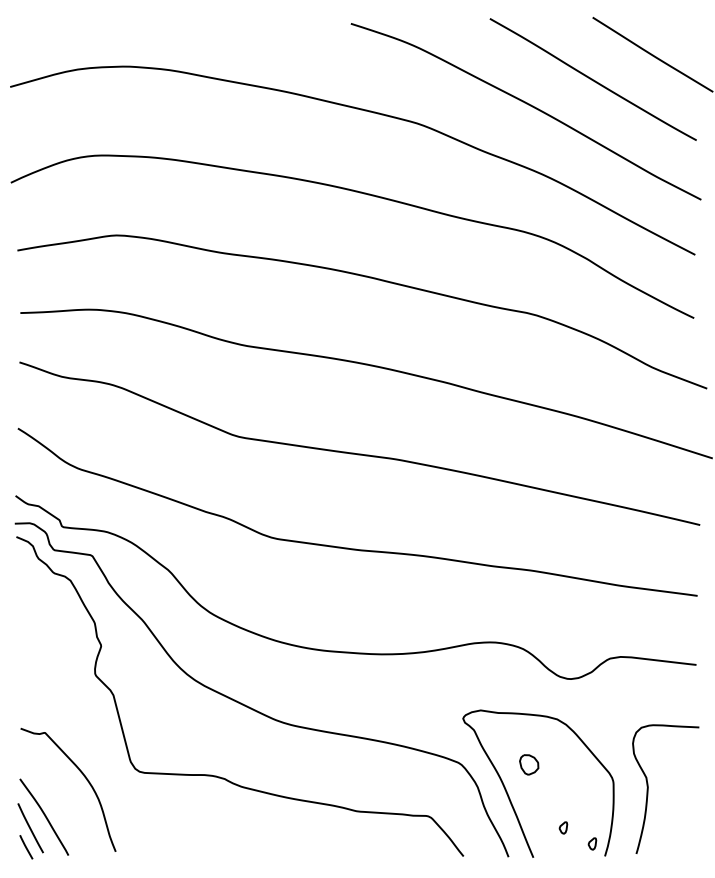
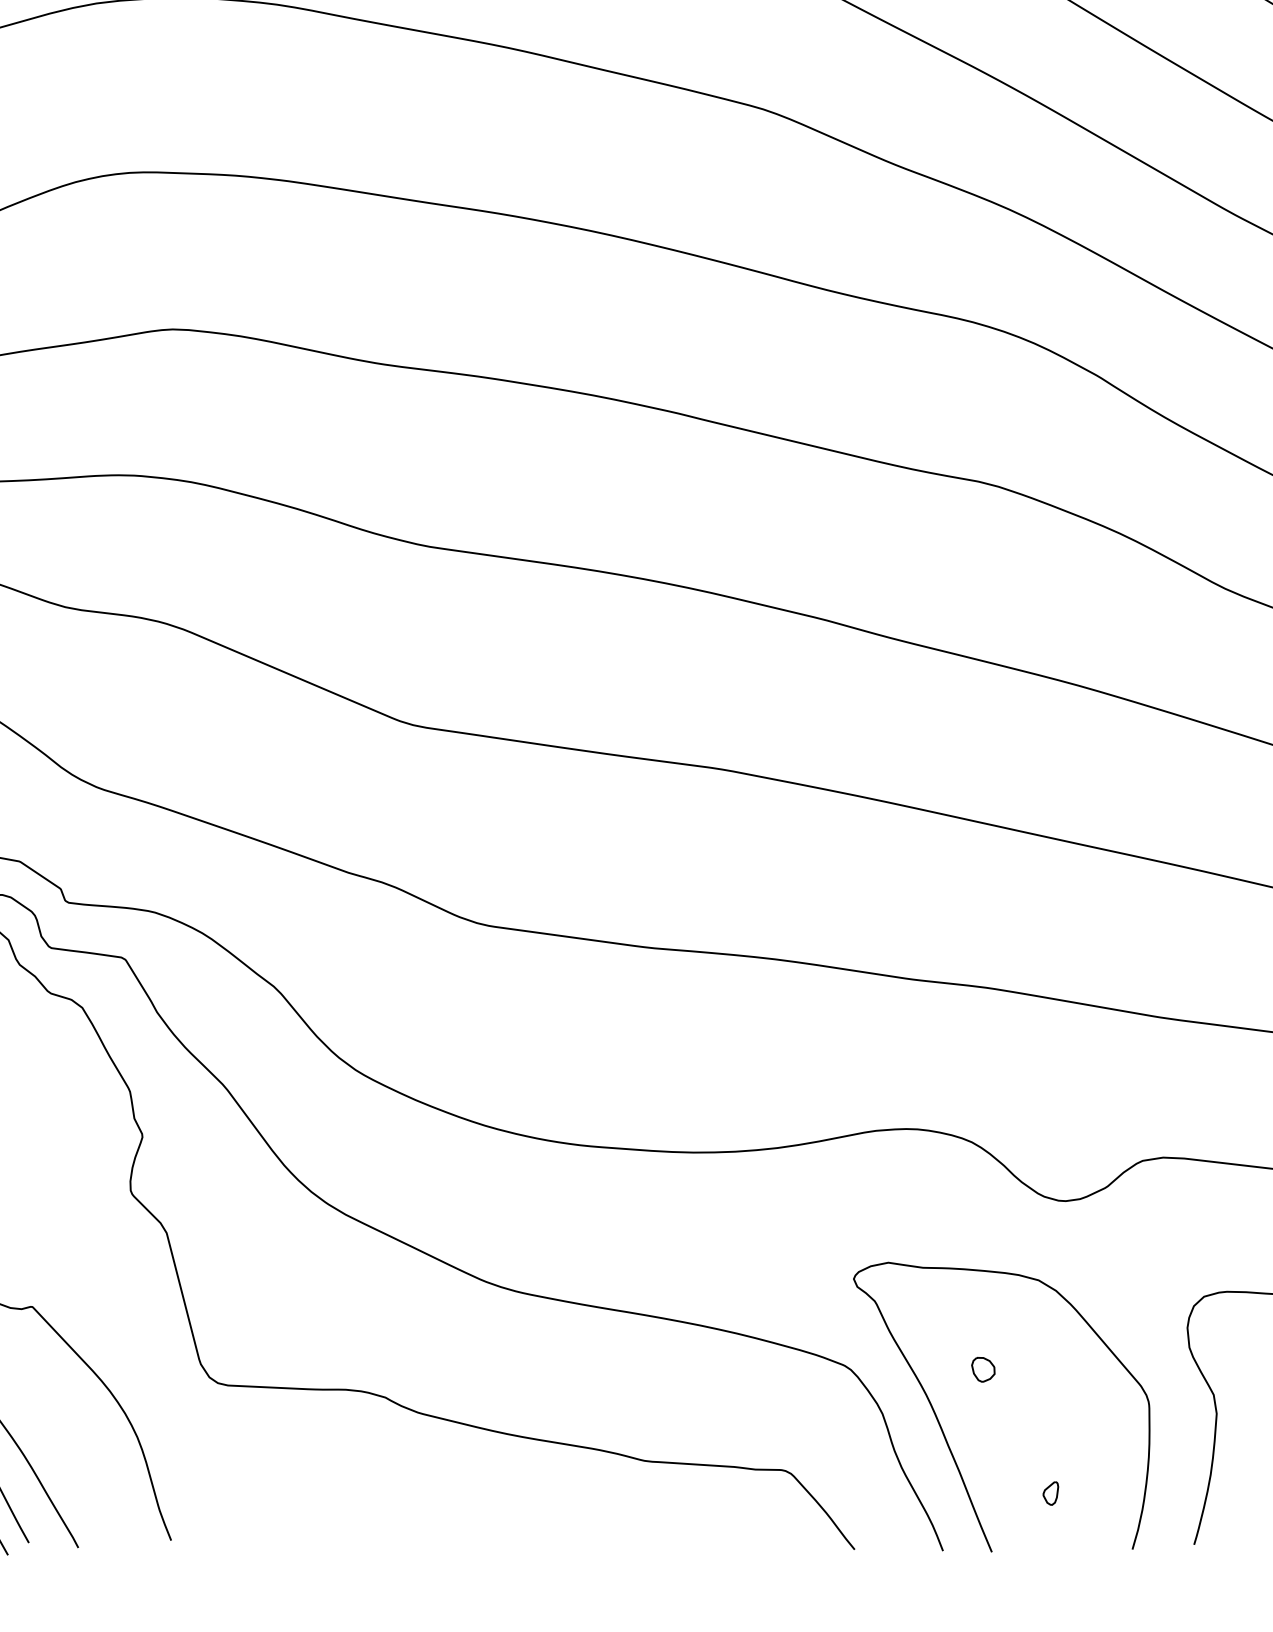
part: (528, 764) -> (982, 1368), size x0.62
part: (592, 843) -> (1107, 1524), removed

